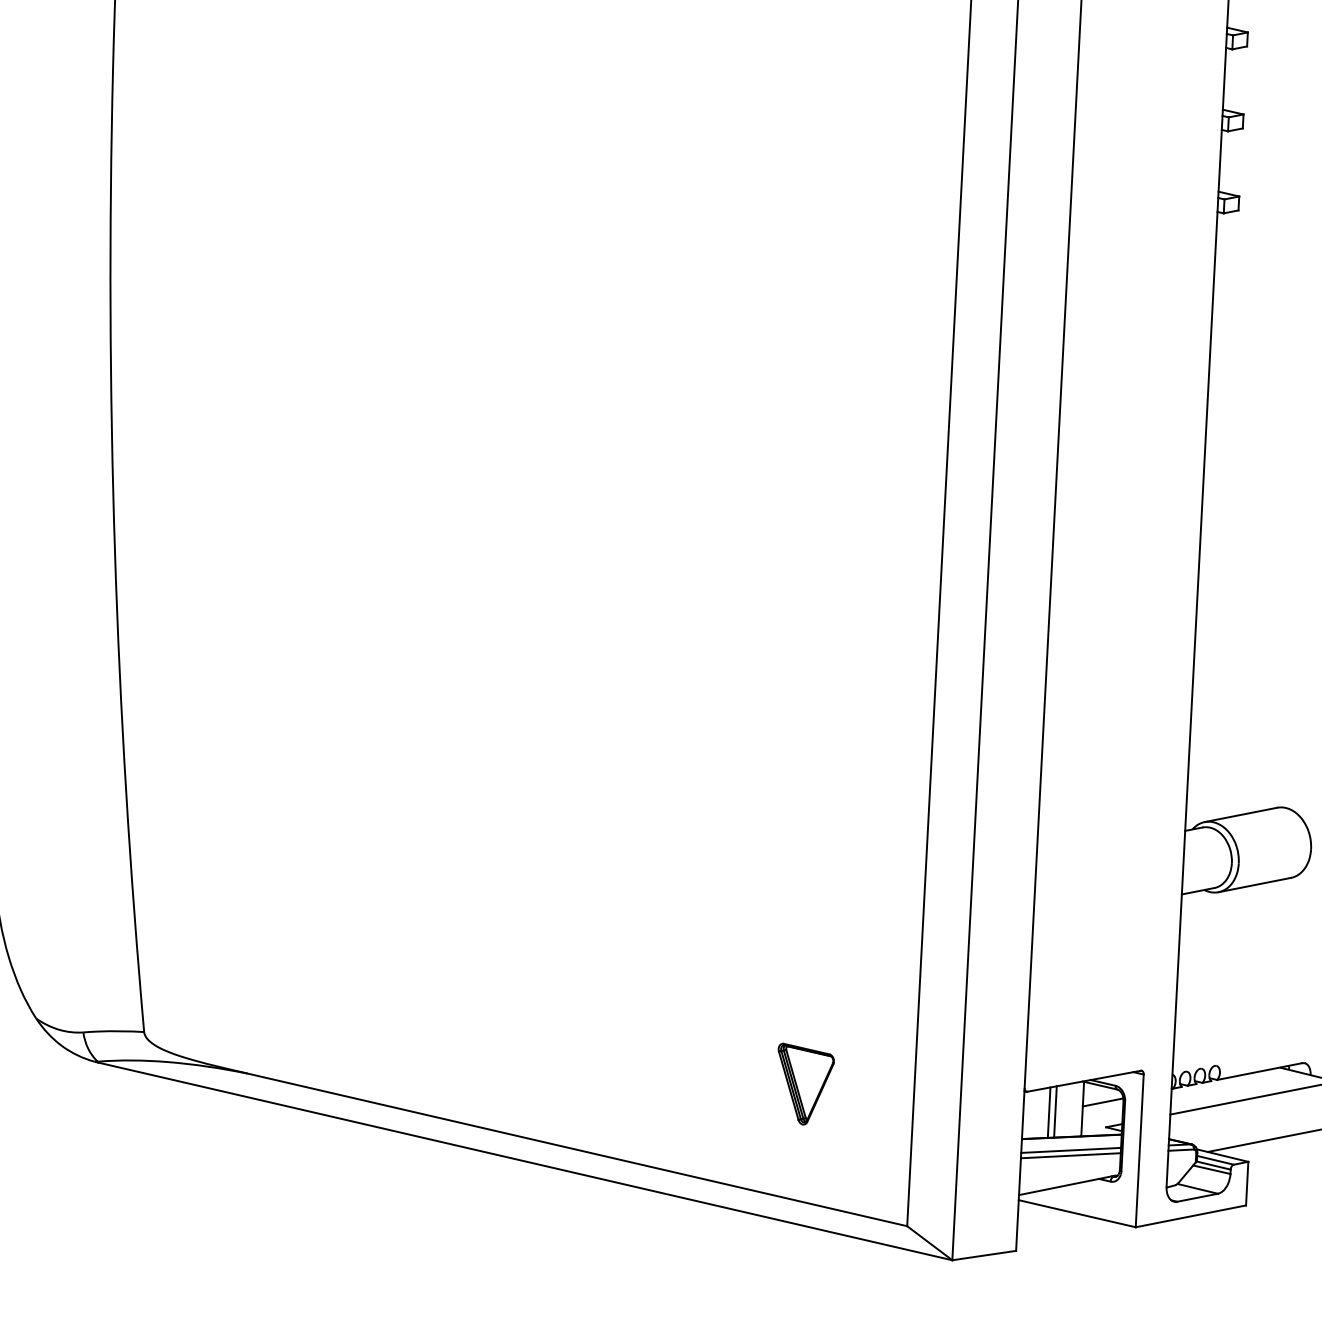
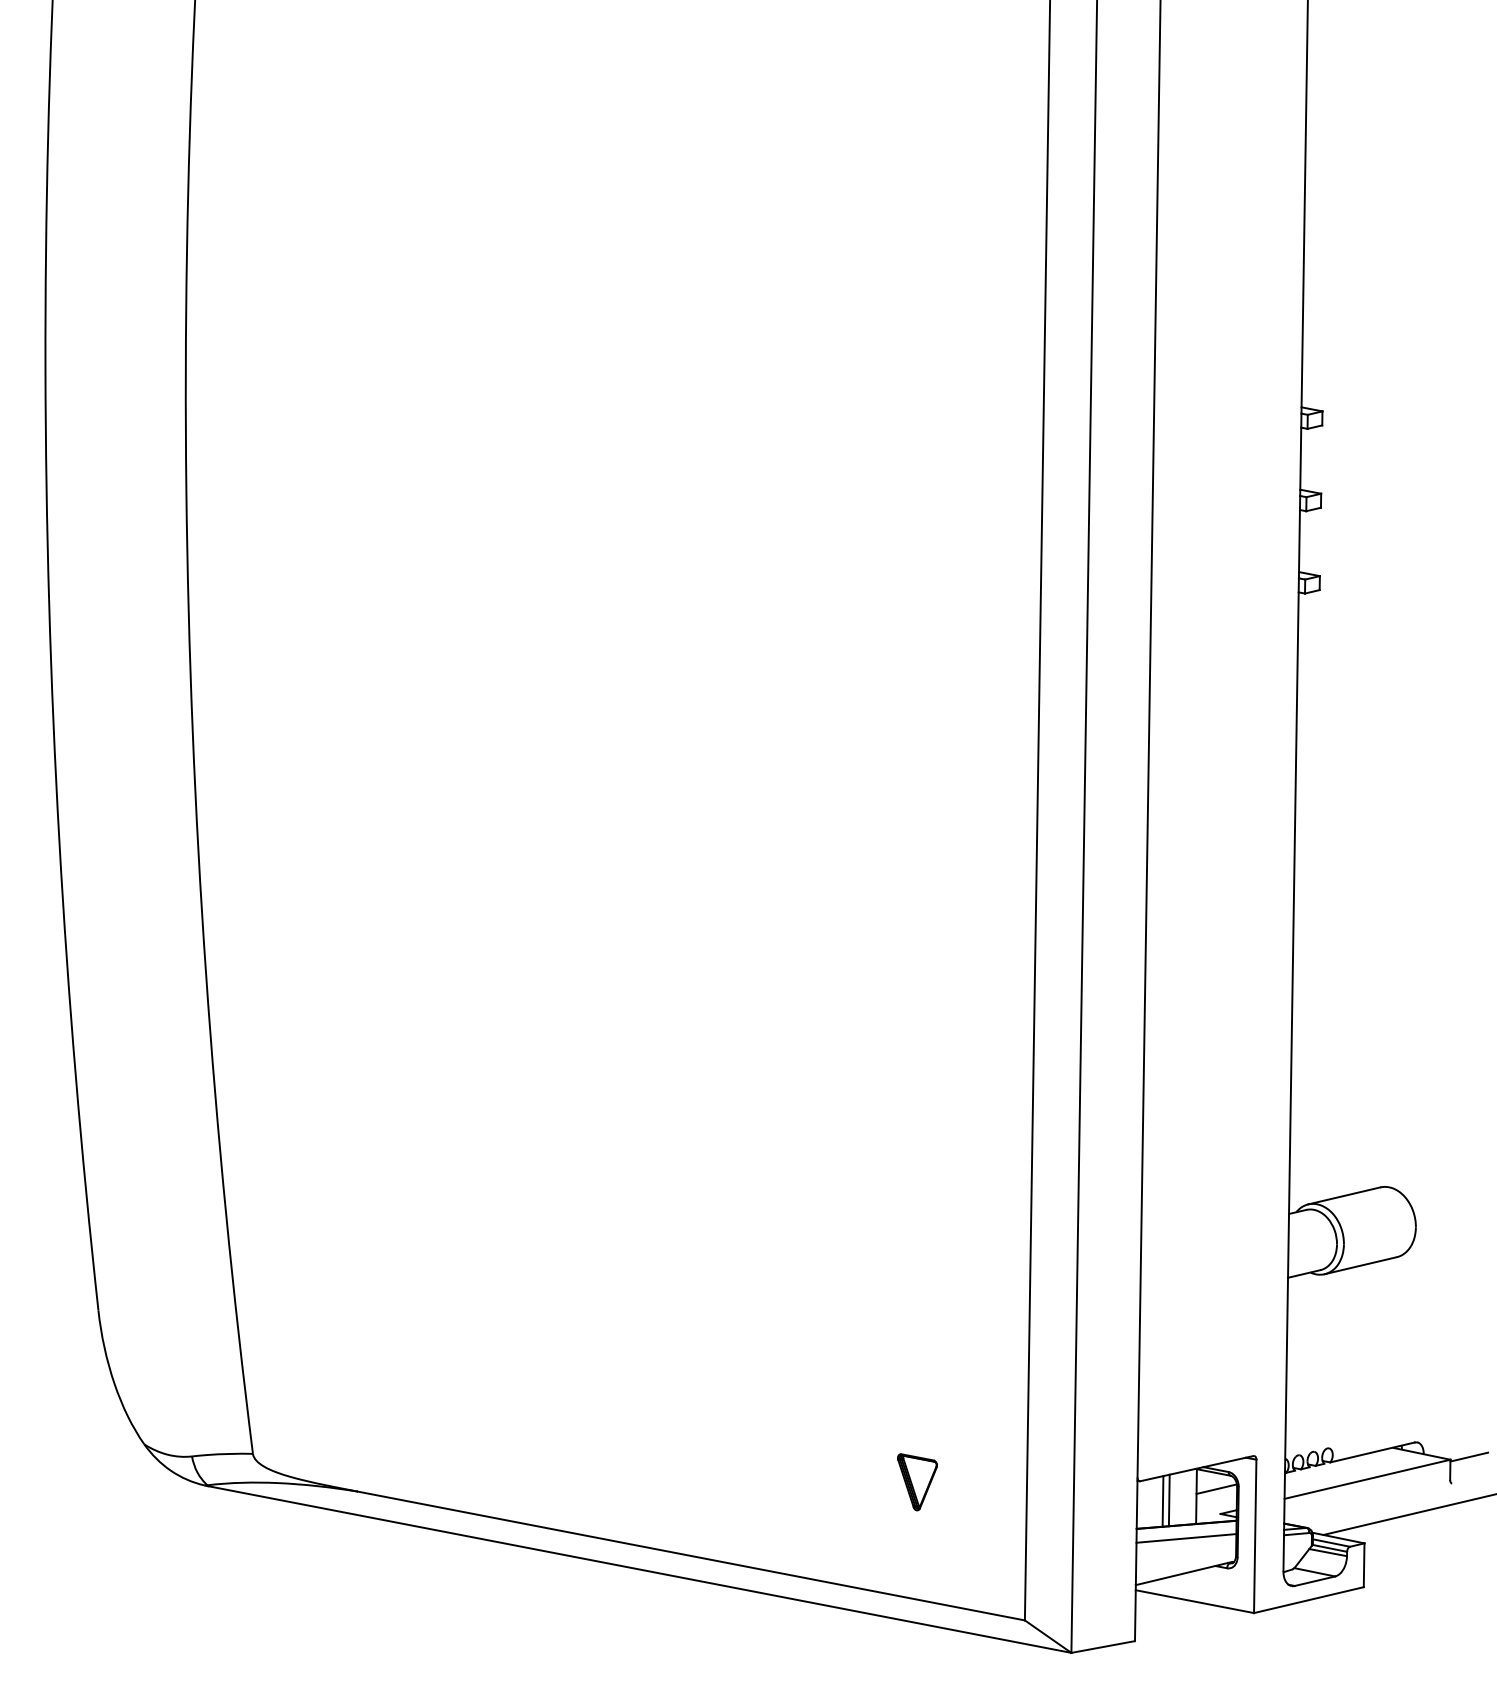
part: (805, 1084) -> (917, 1482), size x0.7
line: (1071, 1155) -> (1186, 1543), removed

